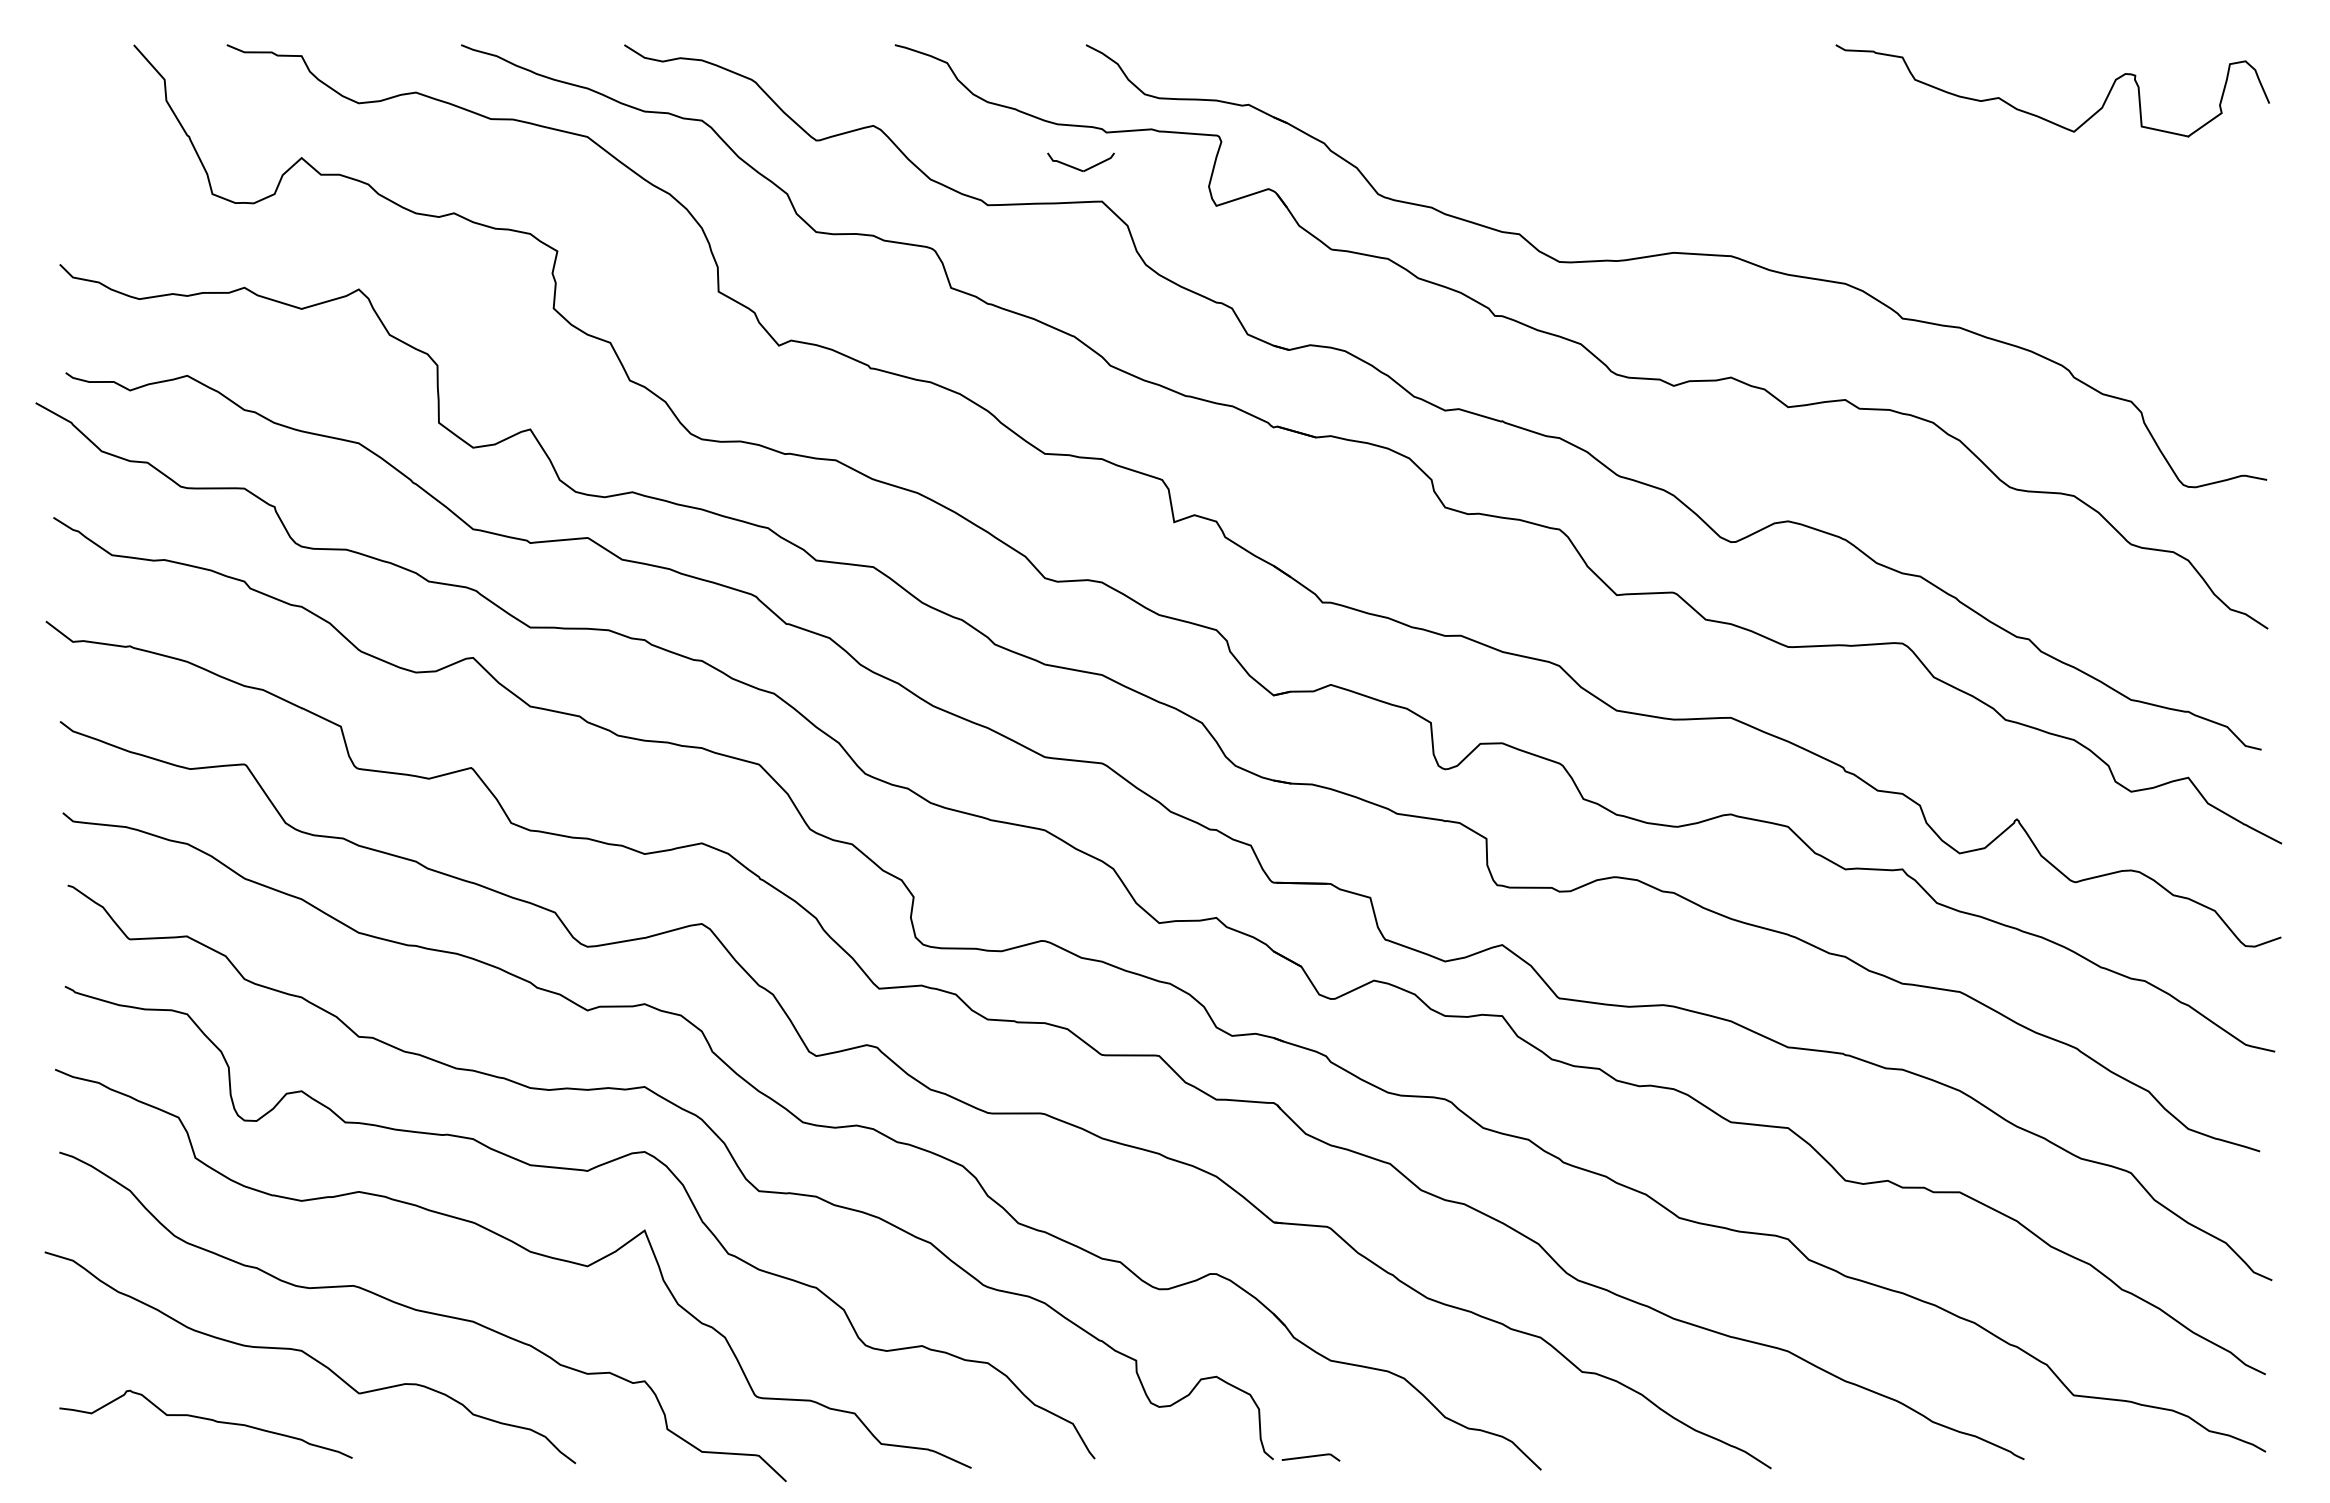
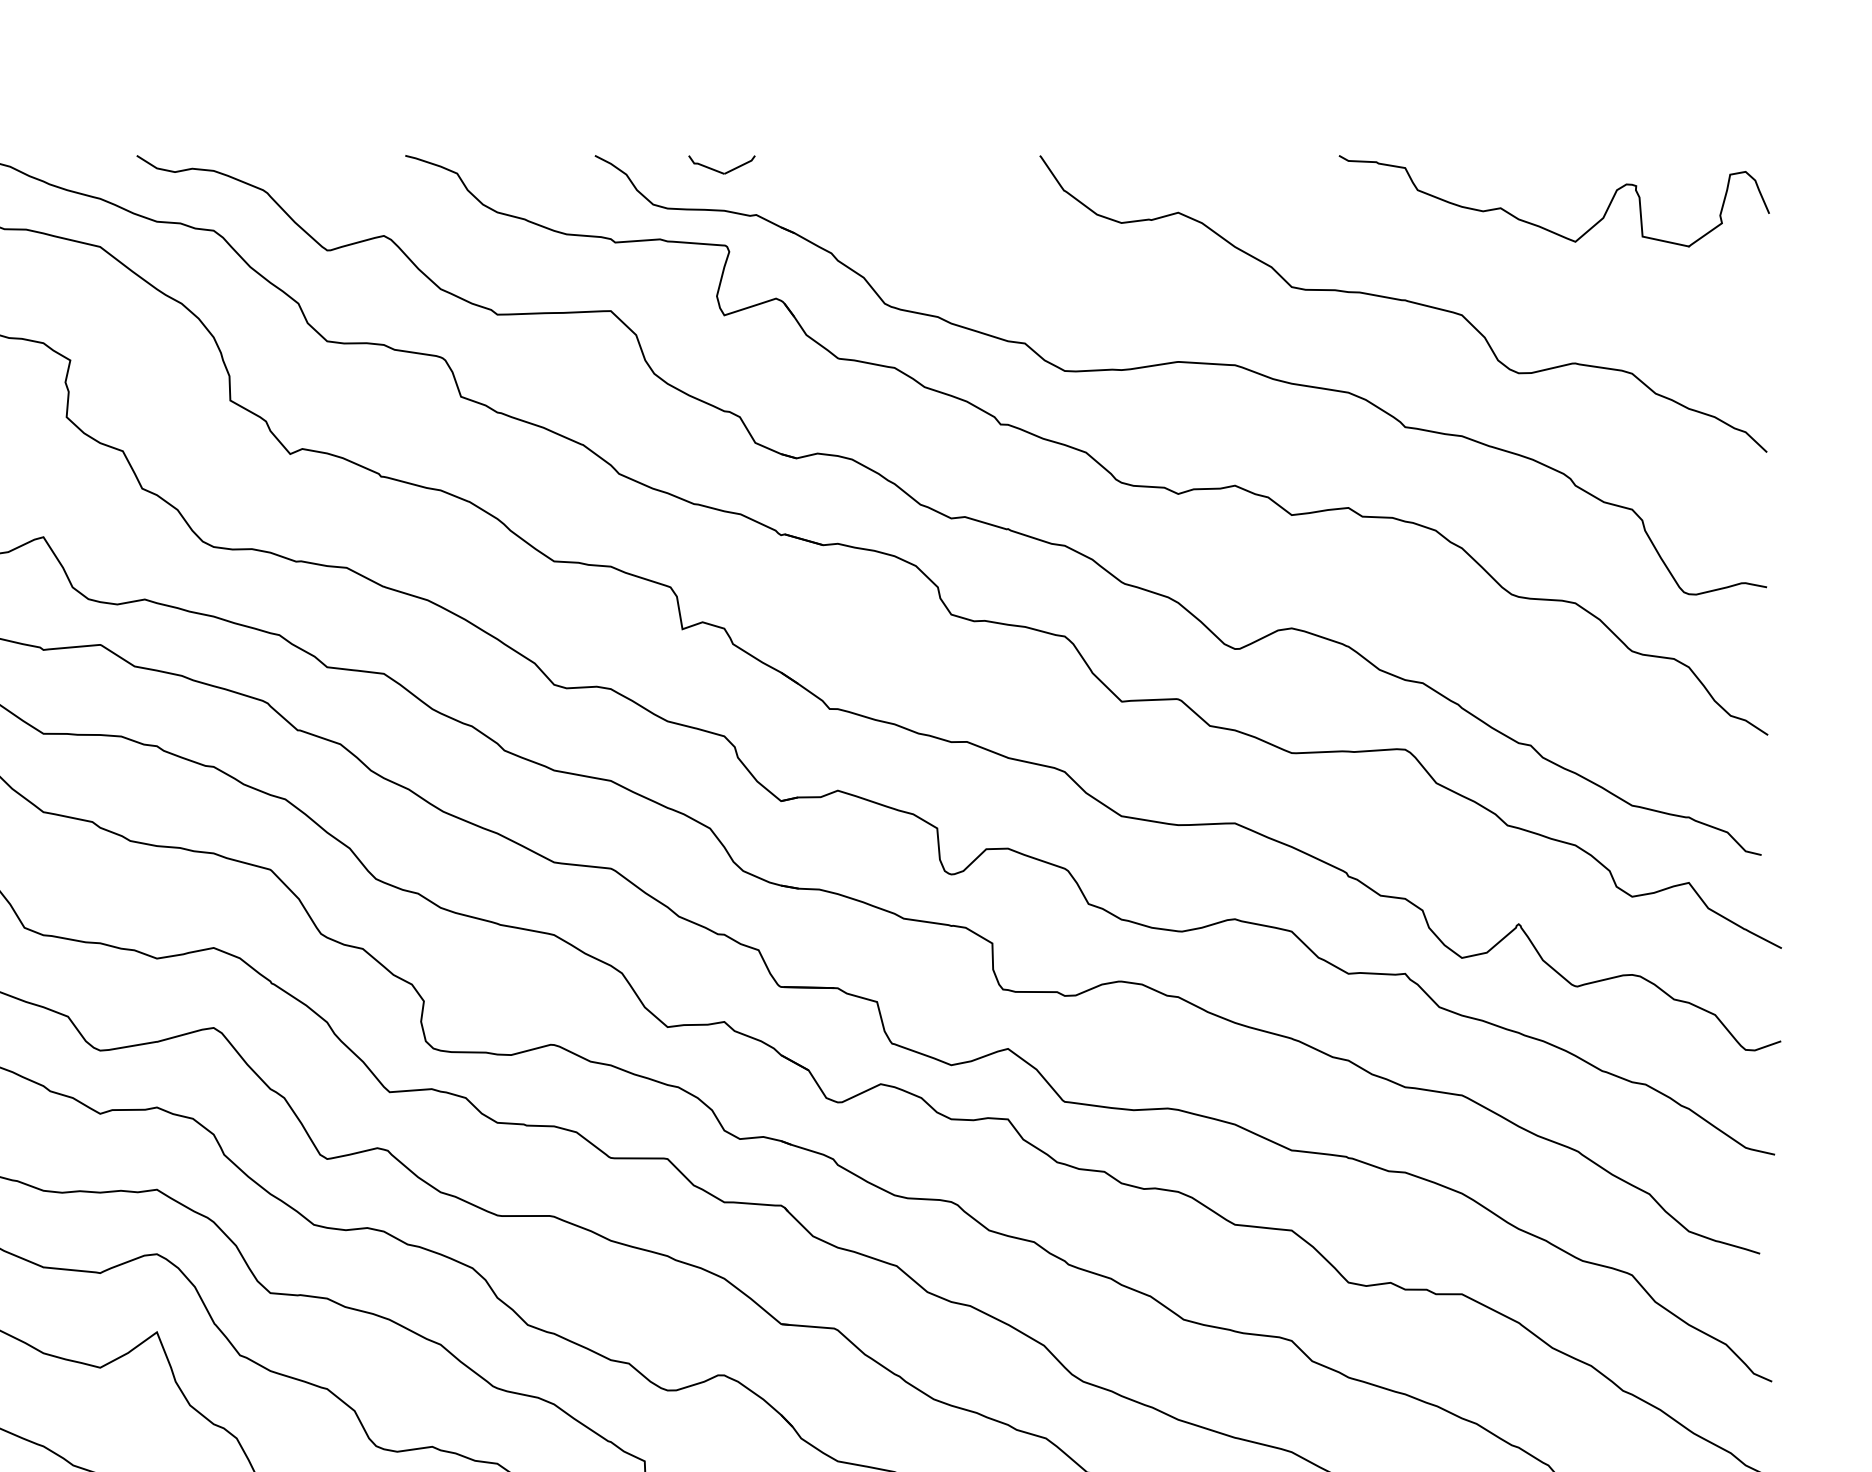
part: (1079, 168) -> (720, 171), moved
curve: (1900, 191) -> (1403, 301), added

